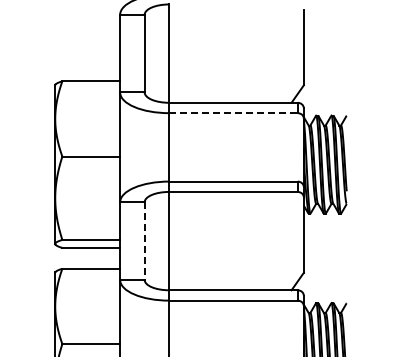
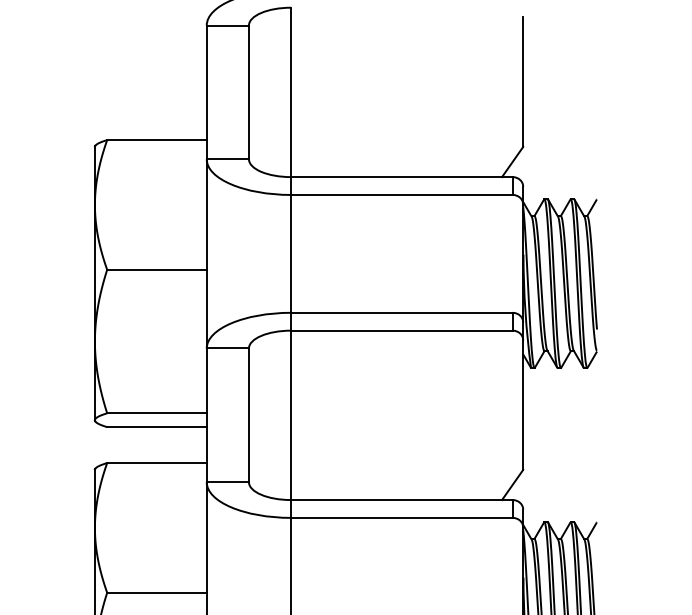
line: (233, 113) -> (401, 195), dashed -> solid
line: (144, 241) -> (248, 416), dashed -> solid

